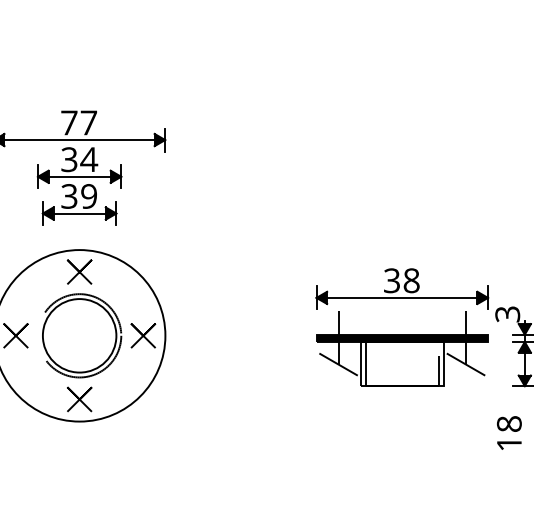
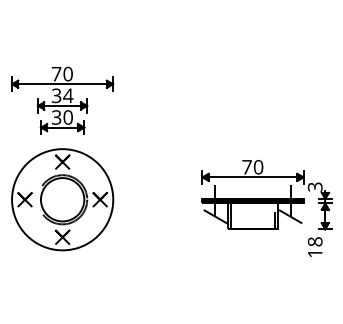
text: (87, 121) -> (67, 73), 77 -> 70
text: (87, 196) -> (67, 117), 39 -> 30
text: (401, 281) -> (252, 167), 38 -> 70
text: (508, 431) -> (314, 246), moved

